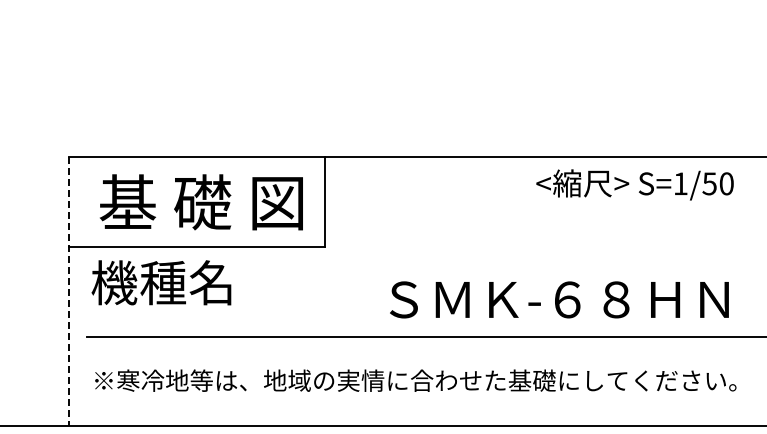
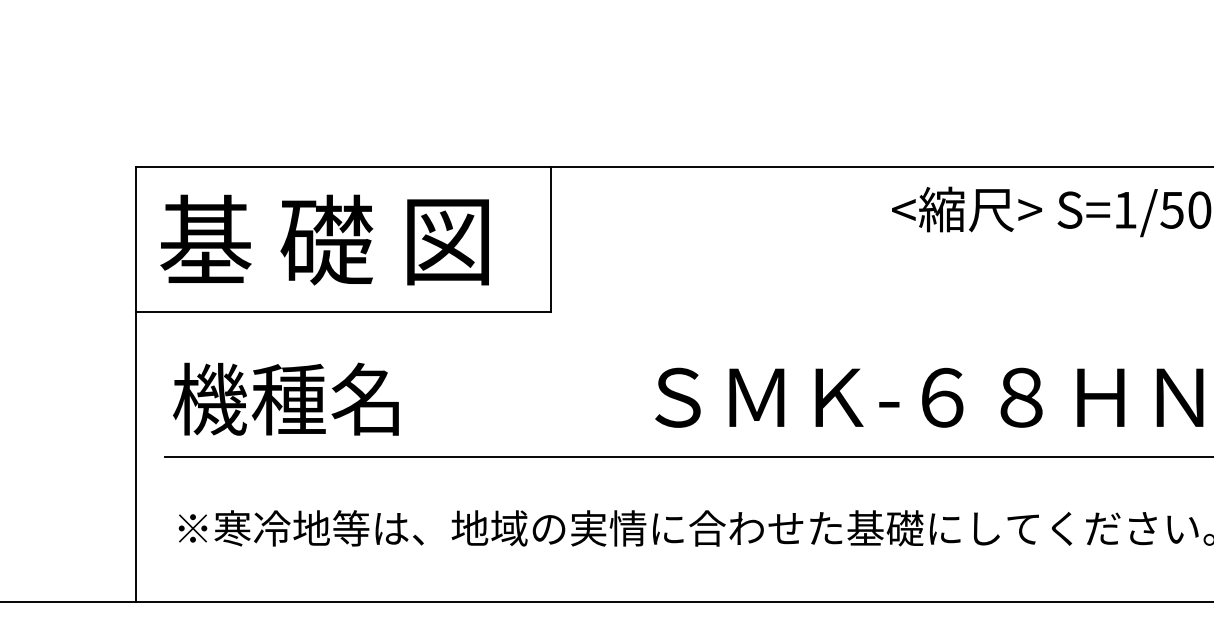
text: (200, 202) -> (323, 240), moved
text: (161, 282) -> (286, 398), moved
line: (68, 291) -> (135, 384), dashed -> solid

